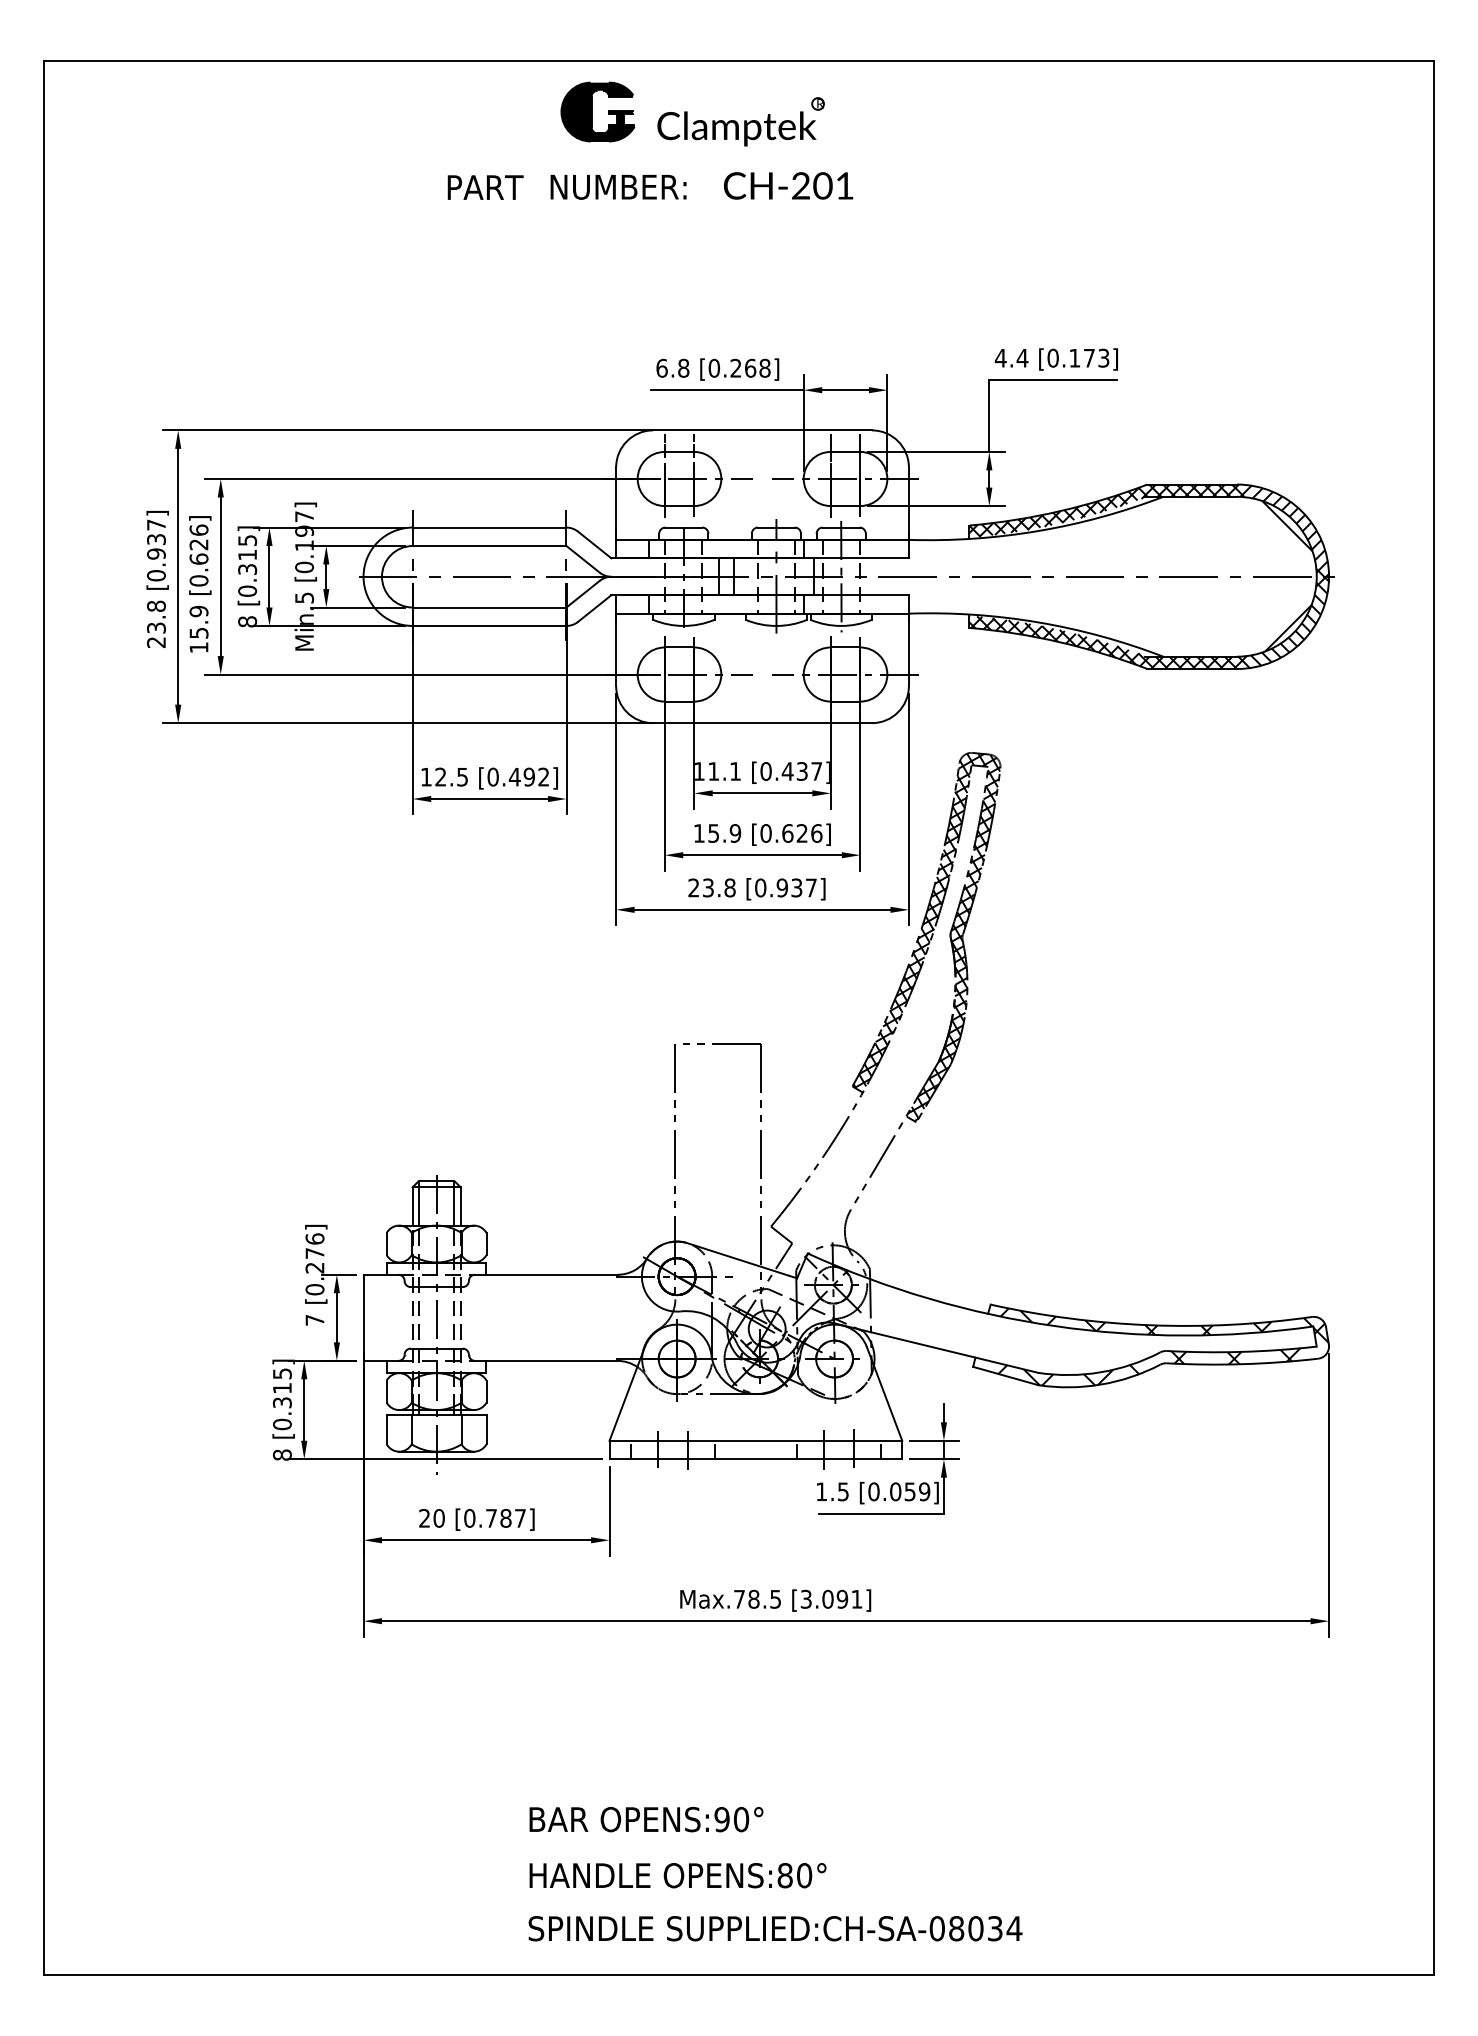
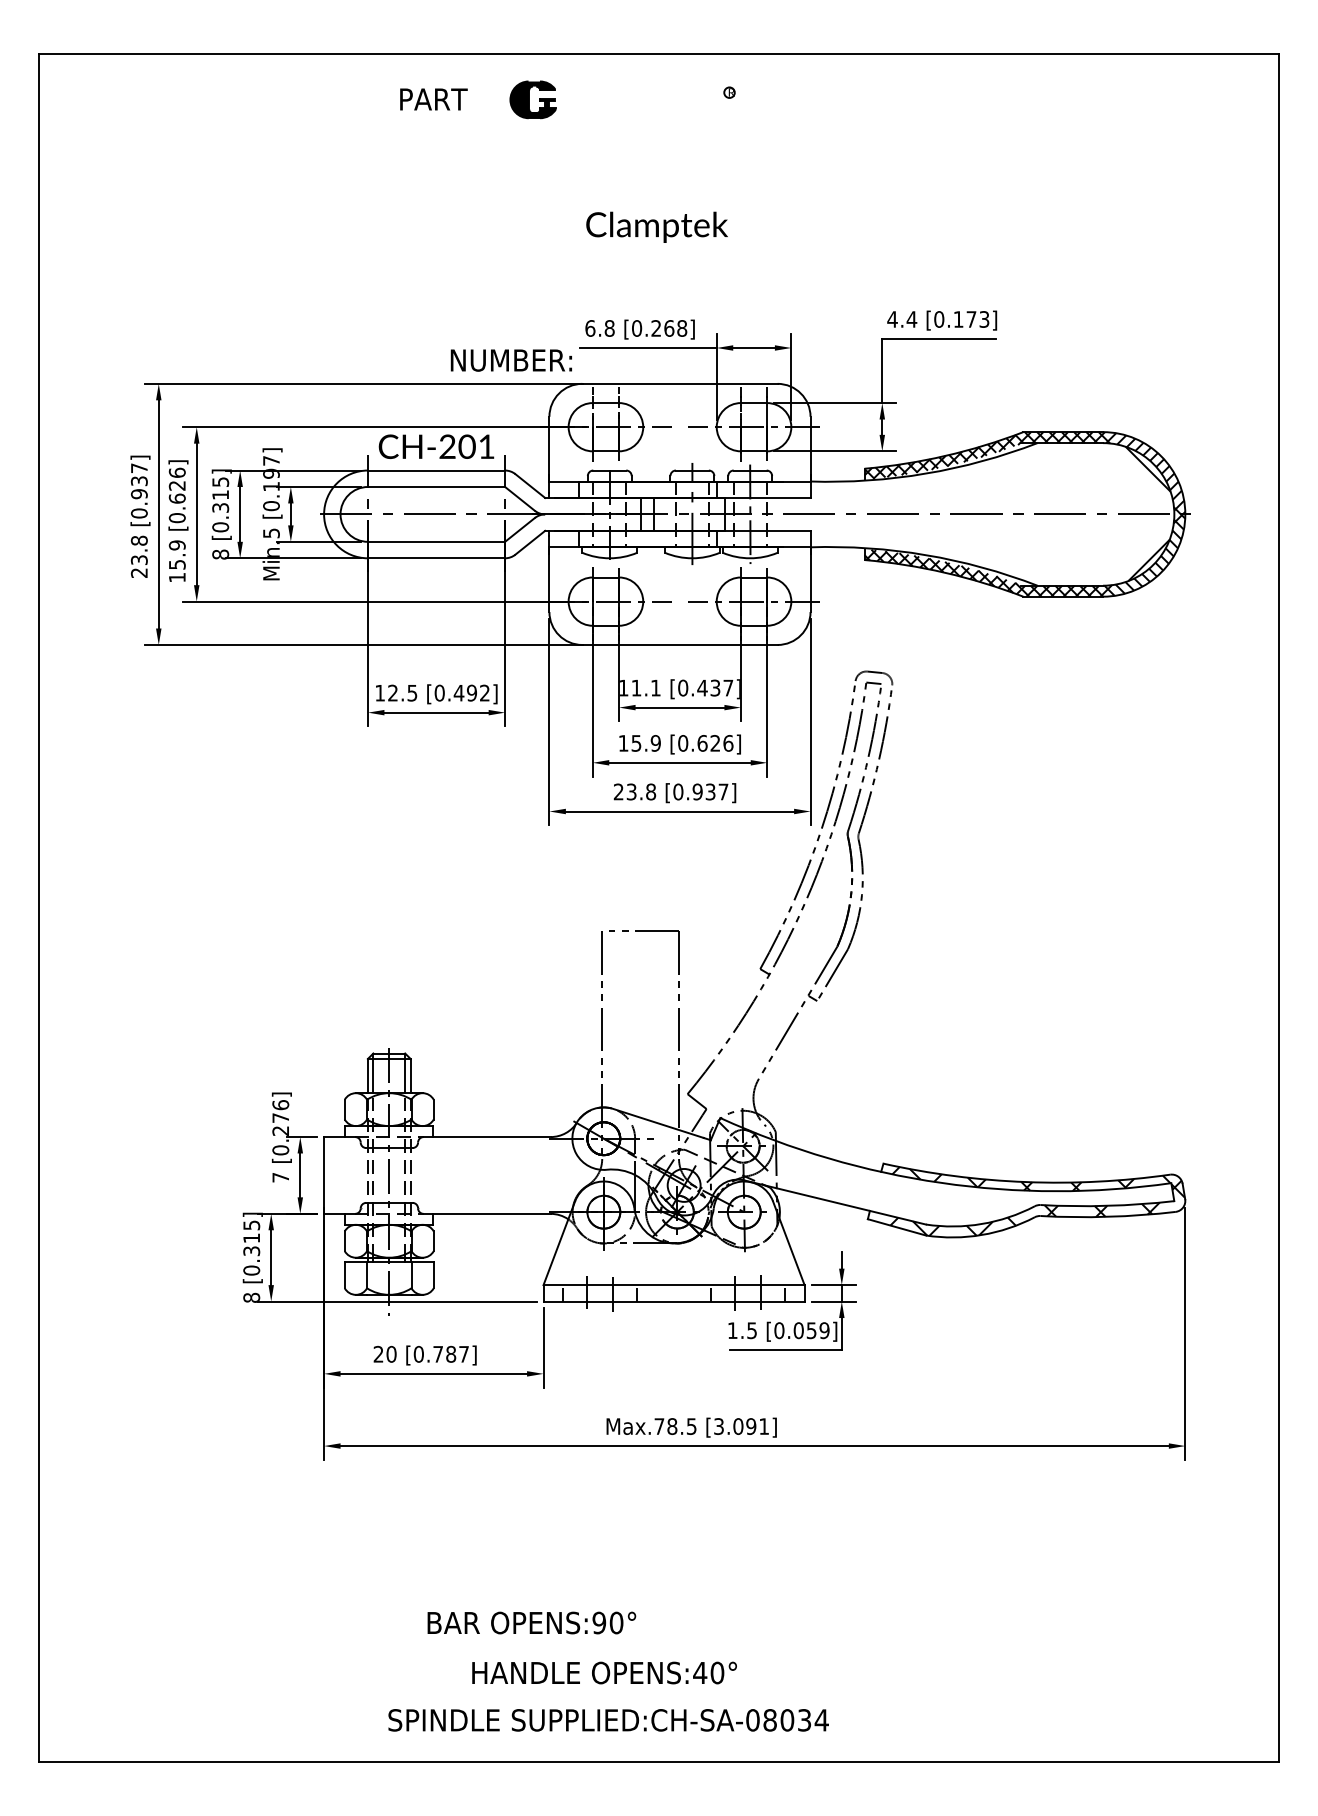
part: (597, 111) -> (532, 99), size x0.7
text: (736, 128) -> (656, 226), moved
text: (788, 185) -> (436, 446), moved
text: (485, 187) -> (433, 99), moved
text: (618, 187) -> (511, 360), moved
hatch: (926, 937) -> (826, 836), removed
text: (646, 1819) -> (531, 1622), moved
text: (785, 1875) -> (700, 1672), OPENS:80° -> OPENS:40°
text: (775, 1928) -> (608, 1720), moved

